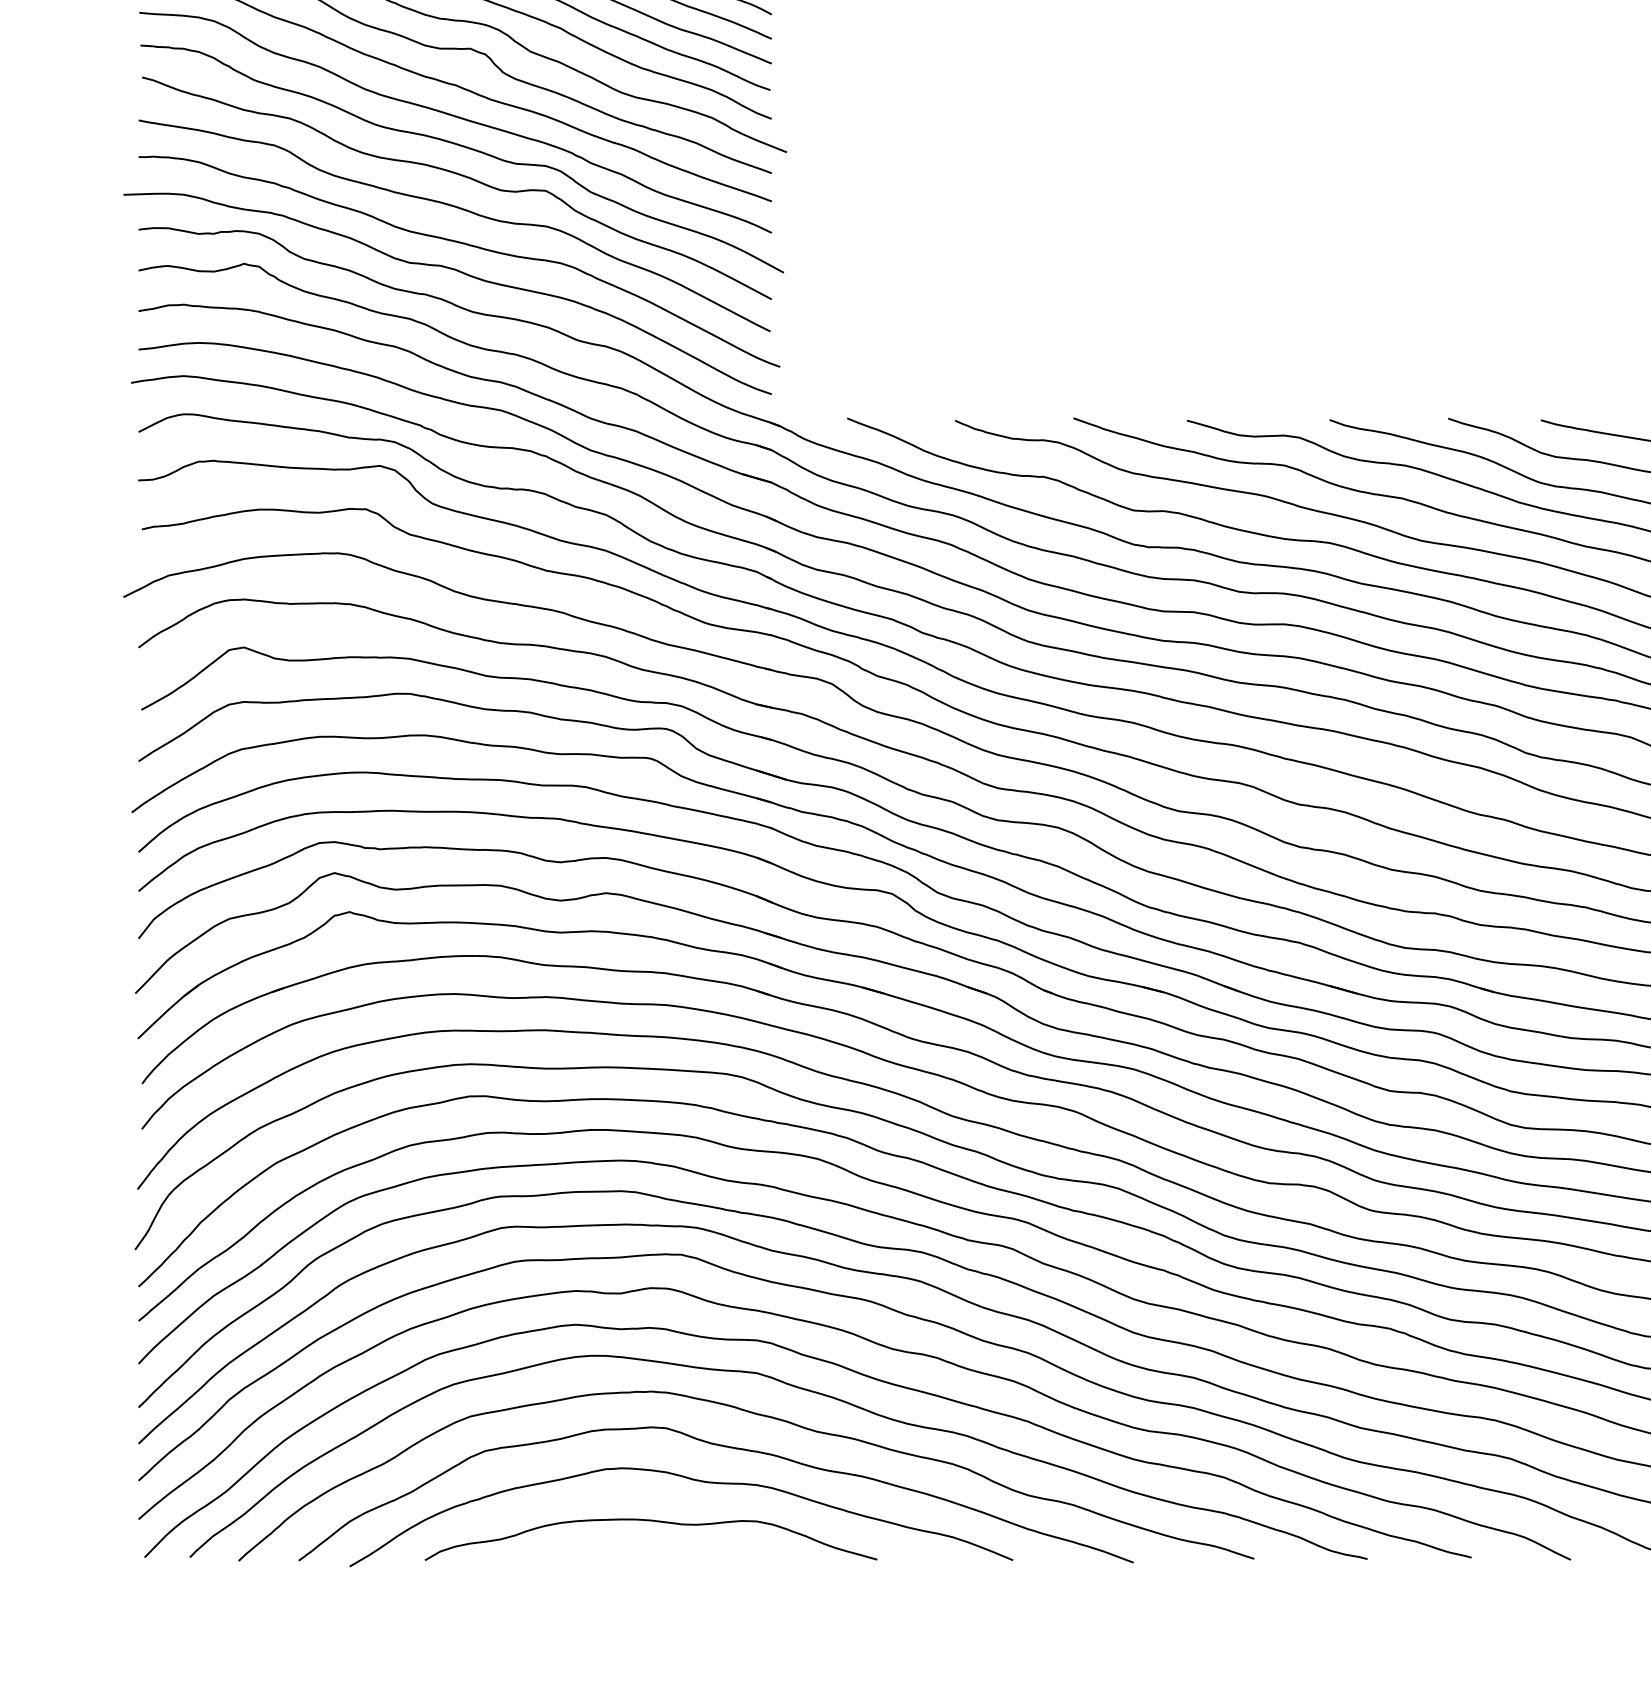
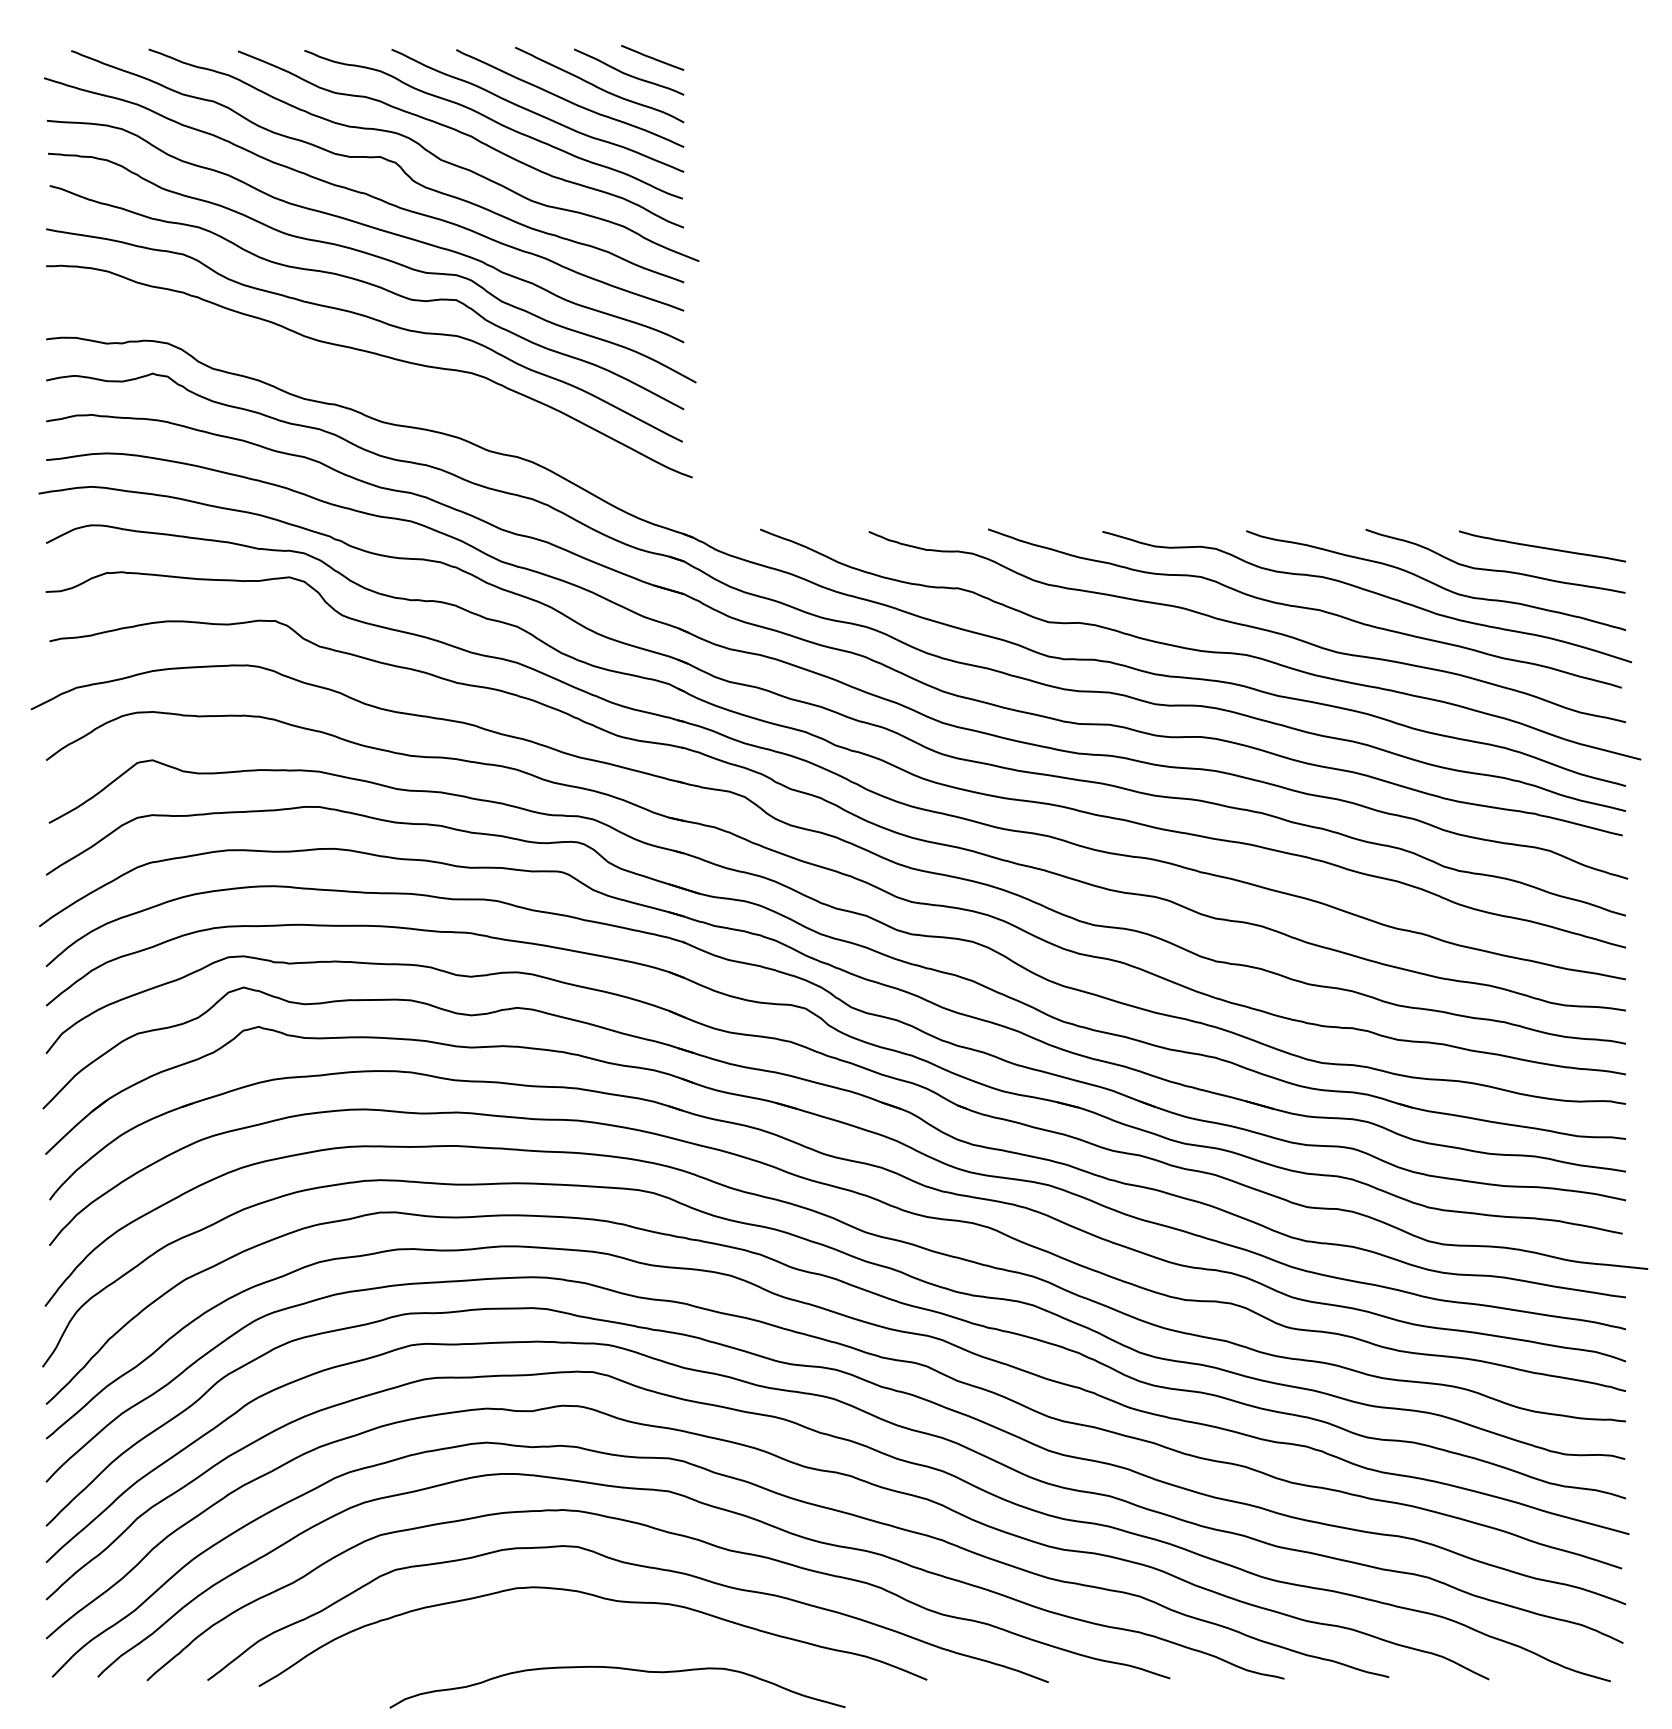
curve: (453, 270) -> (363, 380), removed
curve: (654, 1522) -> (620, 1669), moved

